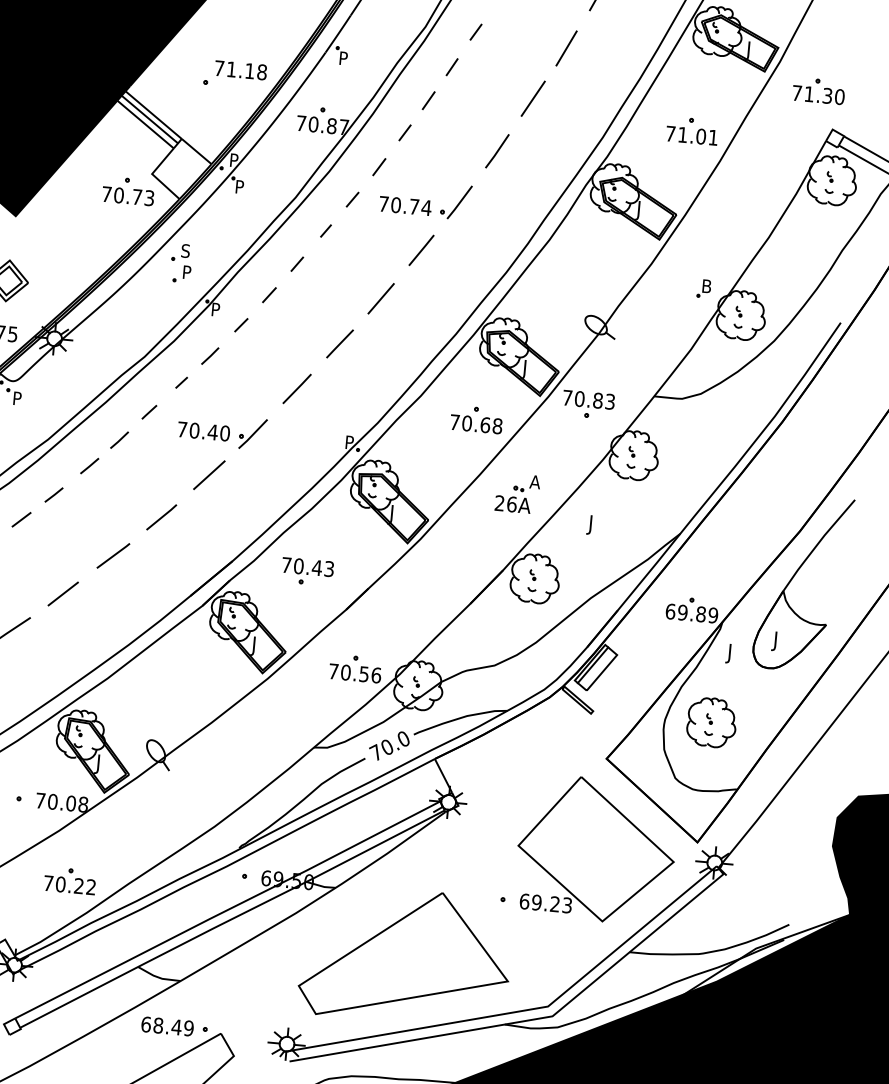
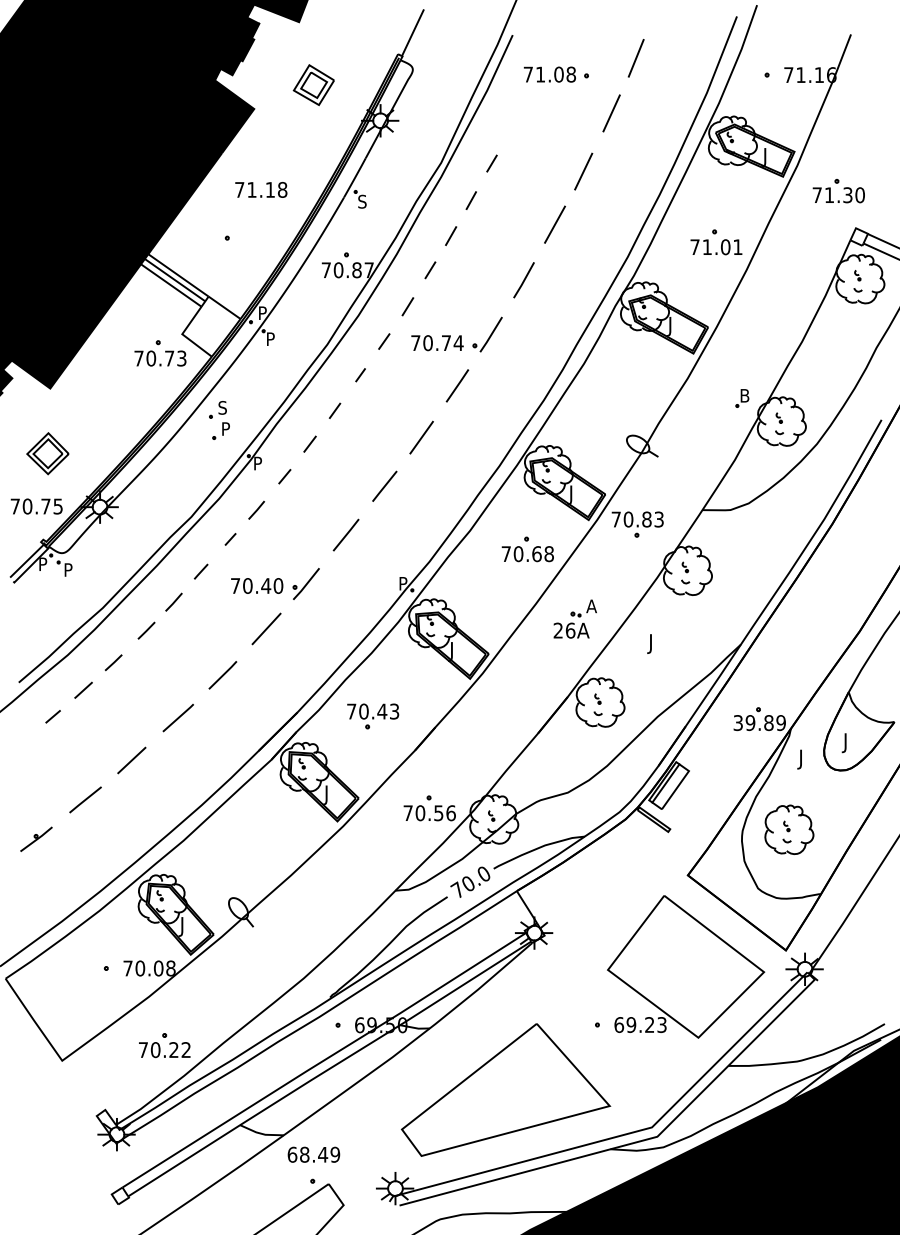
text: (343, 58) -> (362, 201), P -> S
text: (241, 69) -> (261, 189), moved
text: (670, 612) -> (738, 723), 69.89 -> 39.89
text: (167, 1026) -> (313, 1154), moved

